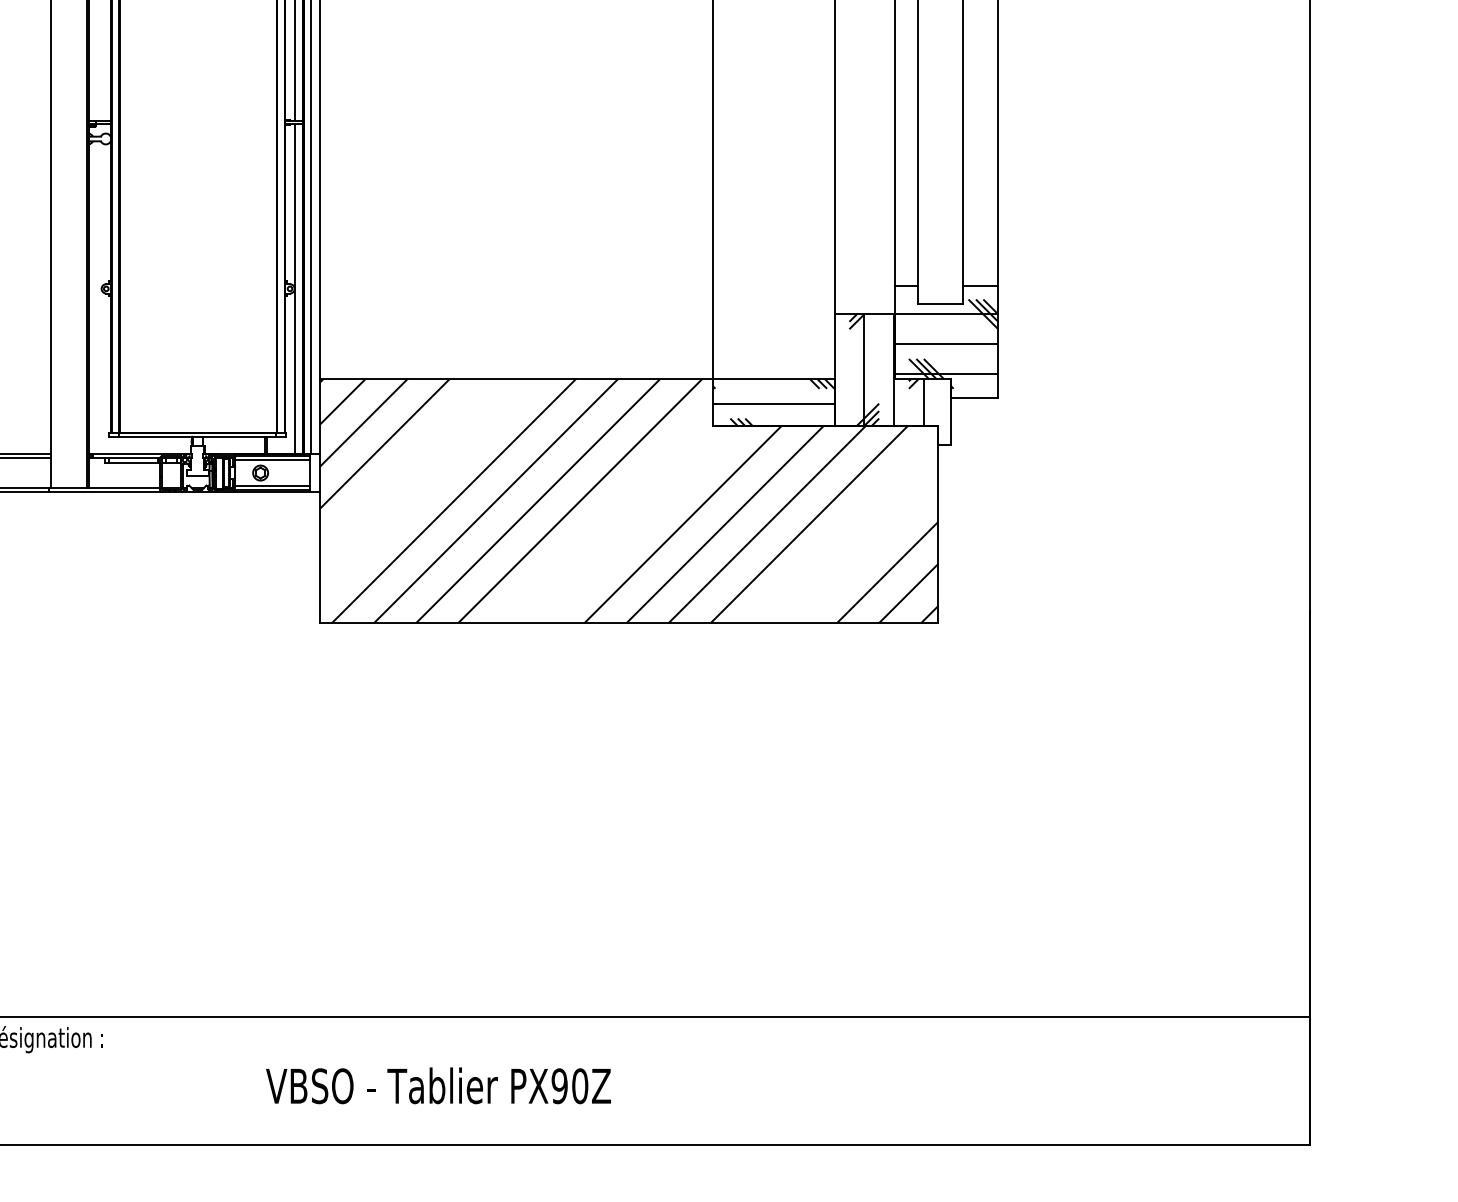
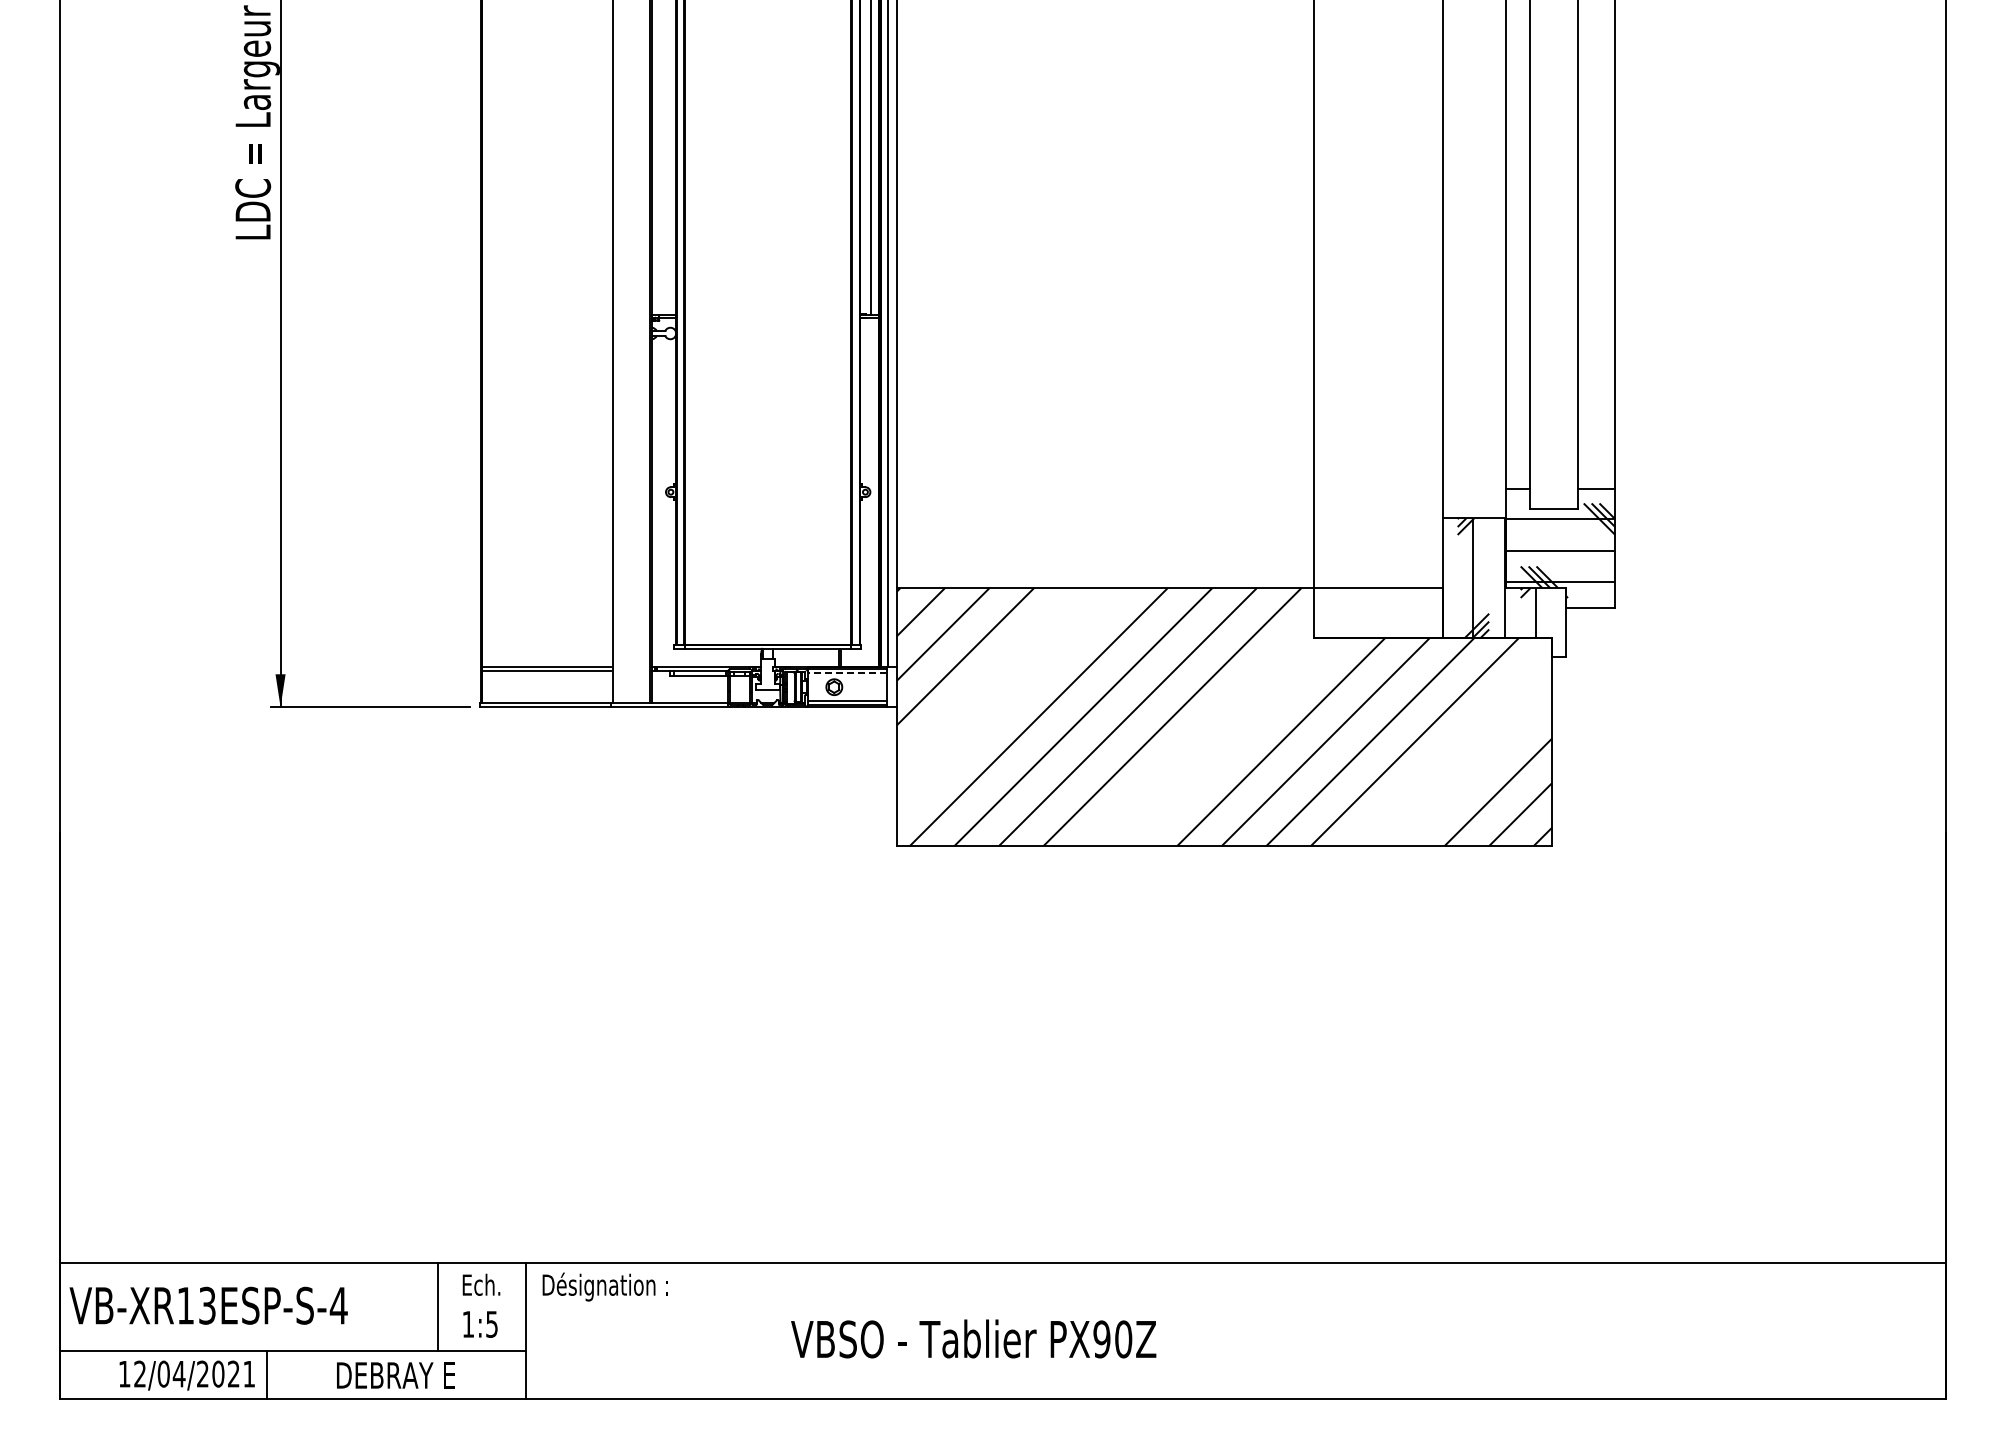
line: (294, 289) -> (870, 492), removed
hatch: (773, 402) -> (1377, 612), removed
line: (273, 460) -> (847, 673), solid -> dashed
text: (438, 1085) -> (973, 1338), moved

